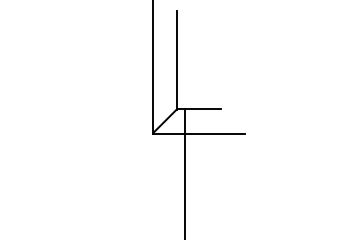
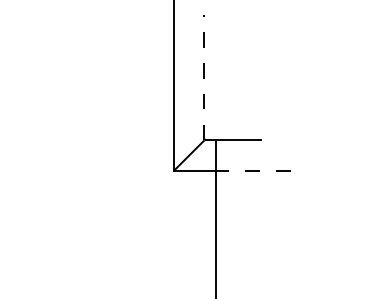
line: (176, 60) -> (204, 78), solid -> dashed
line: (214, 133) -> (252, 170), solid -> dashed

